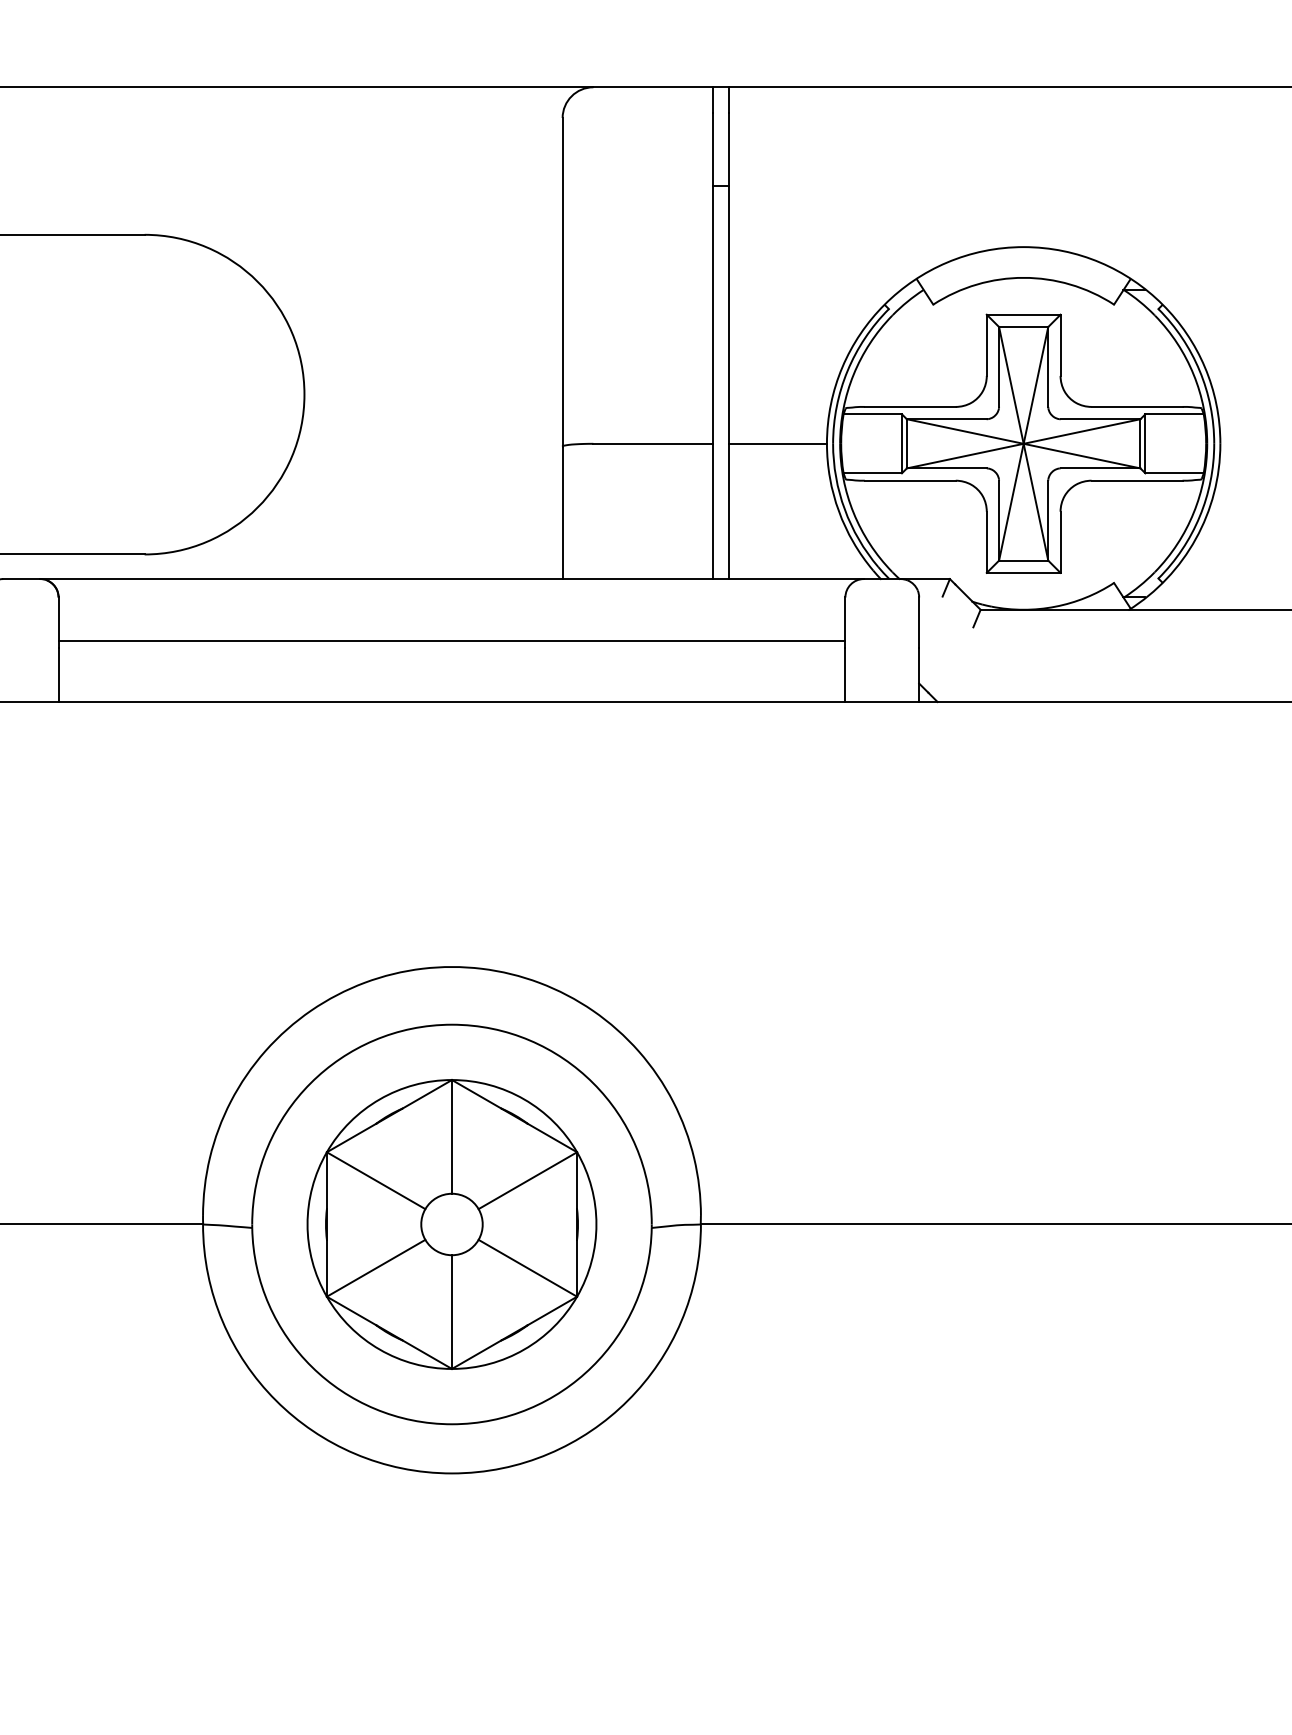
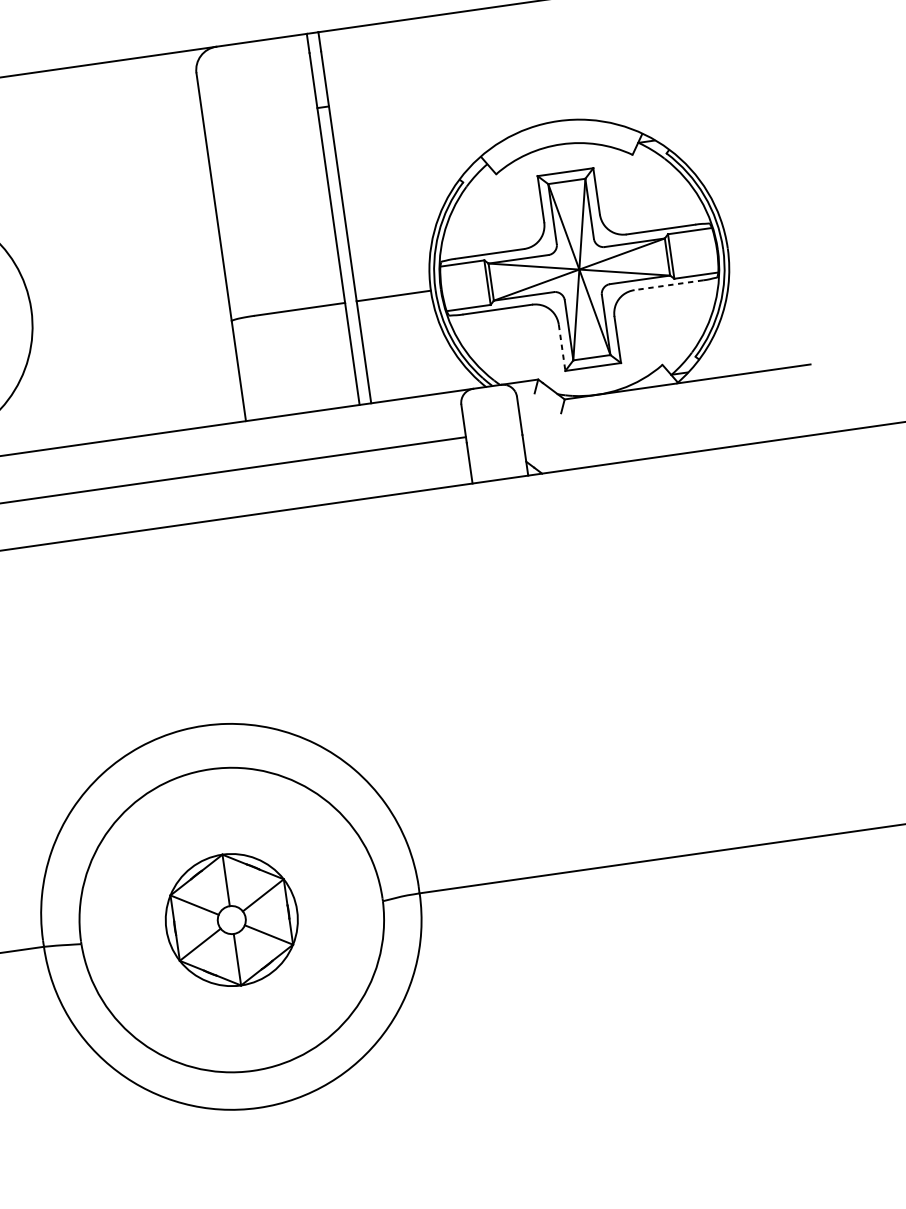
line: (1136, 480) -> (668, 285), solid -> dashed
line: (986, 542) -> (561, 348), solid -> dashed
part: (451, 1224) -> (231, 920), size x0.6

